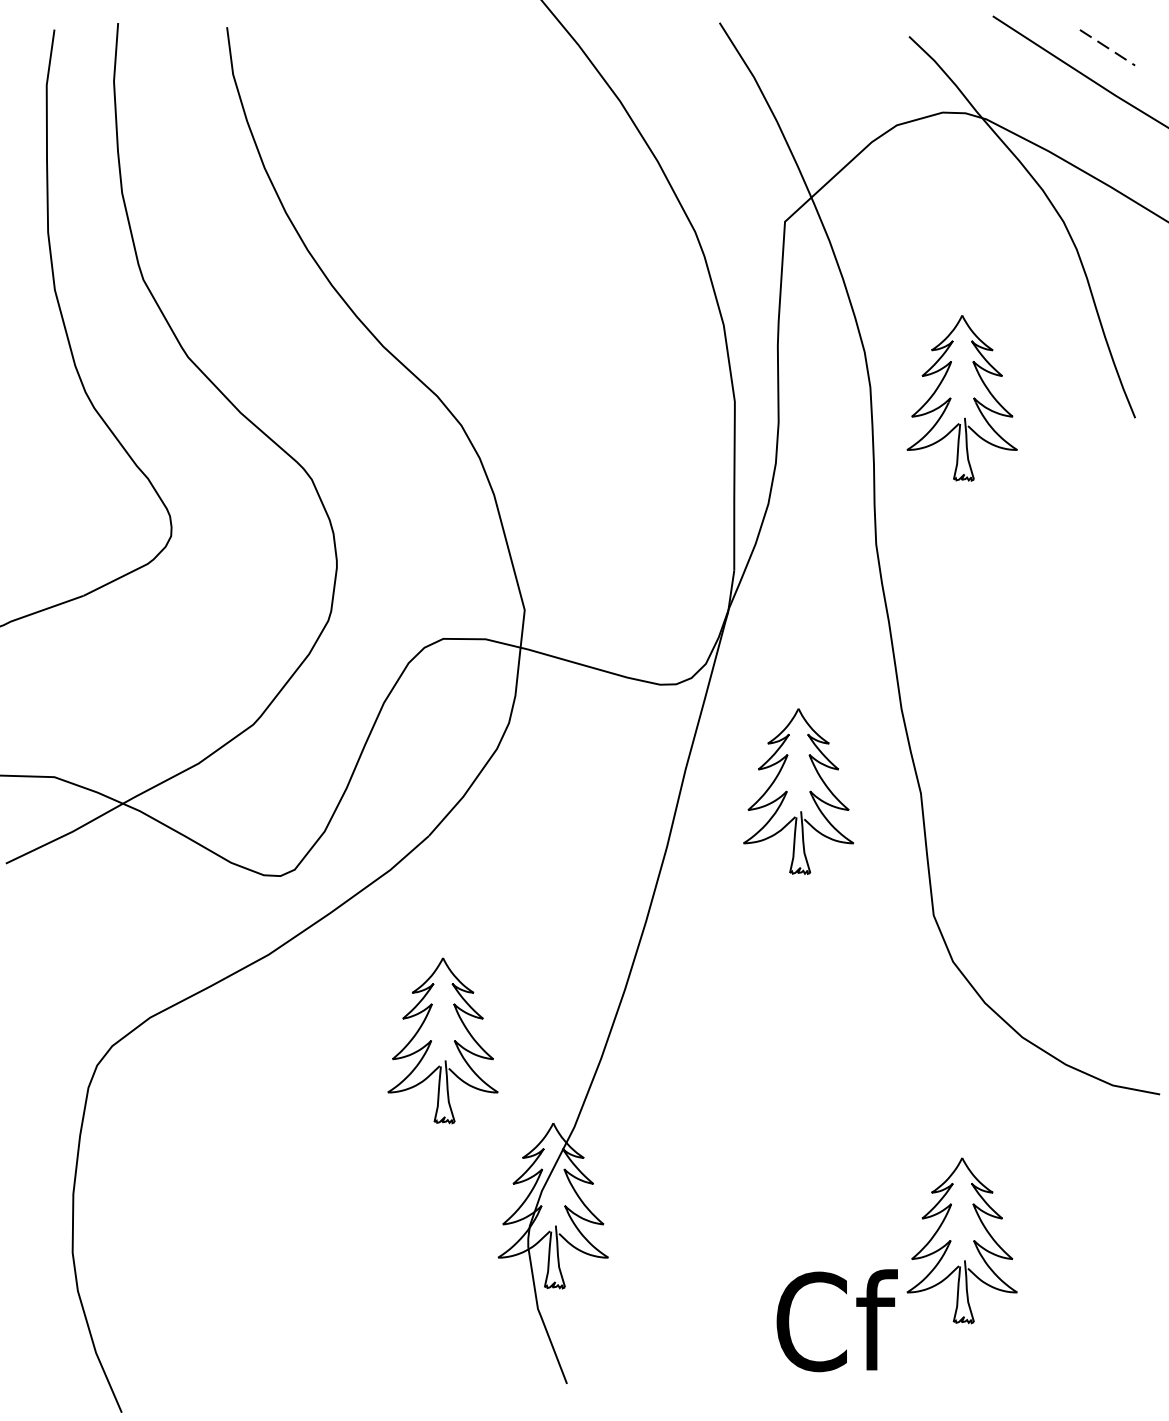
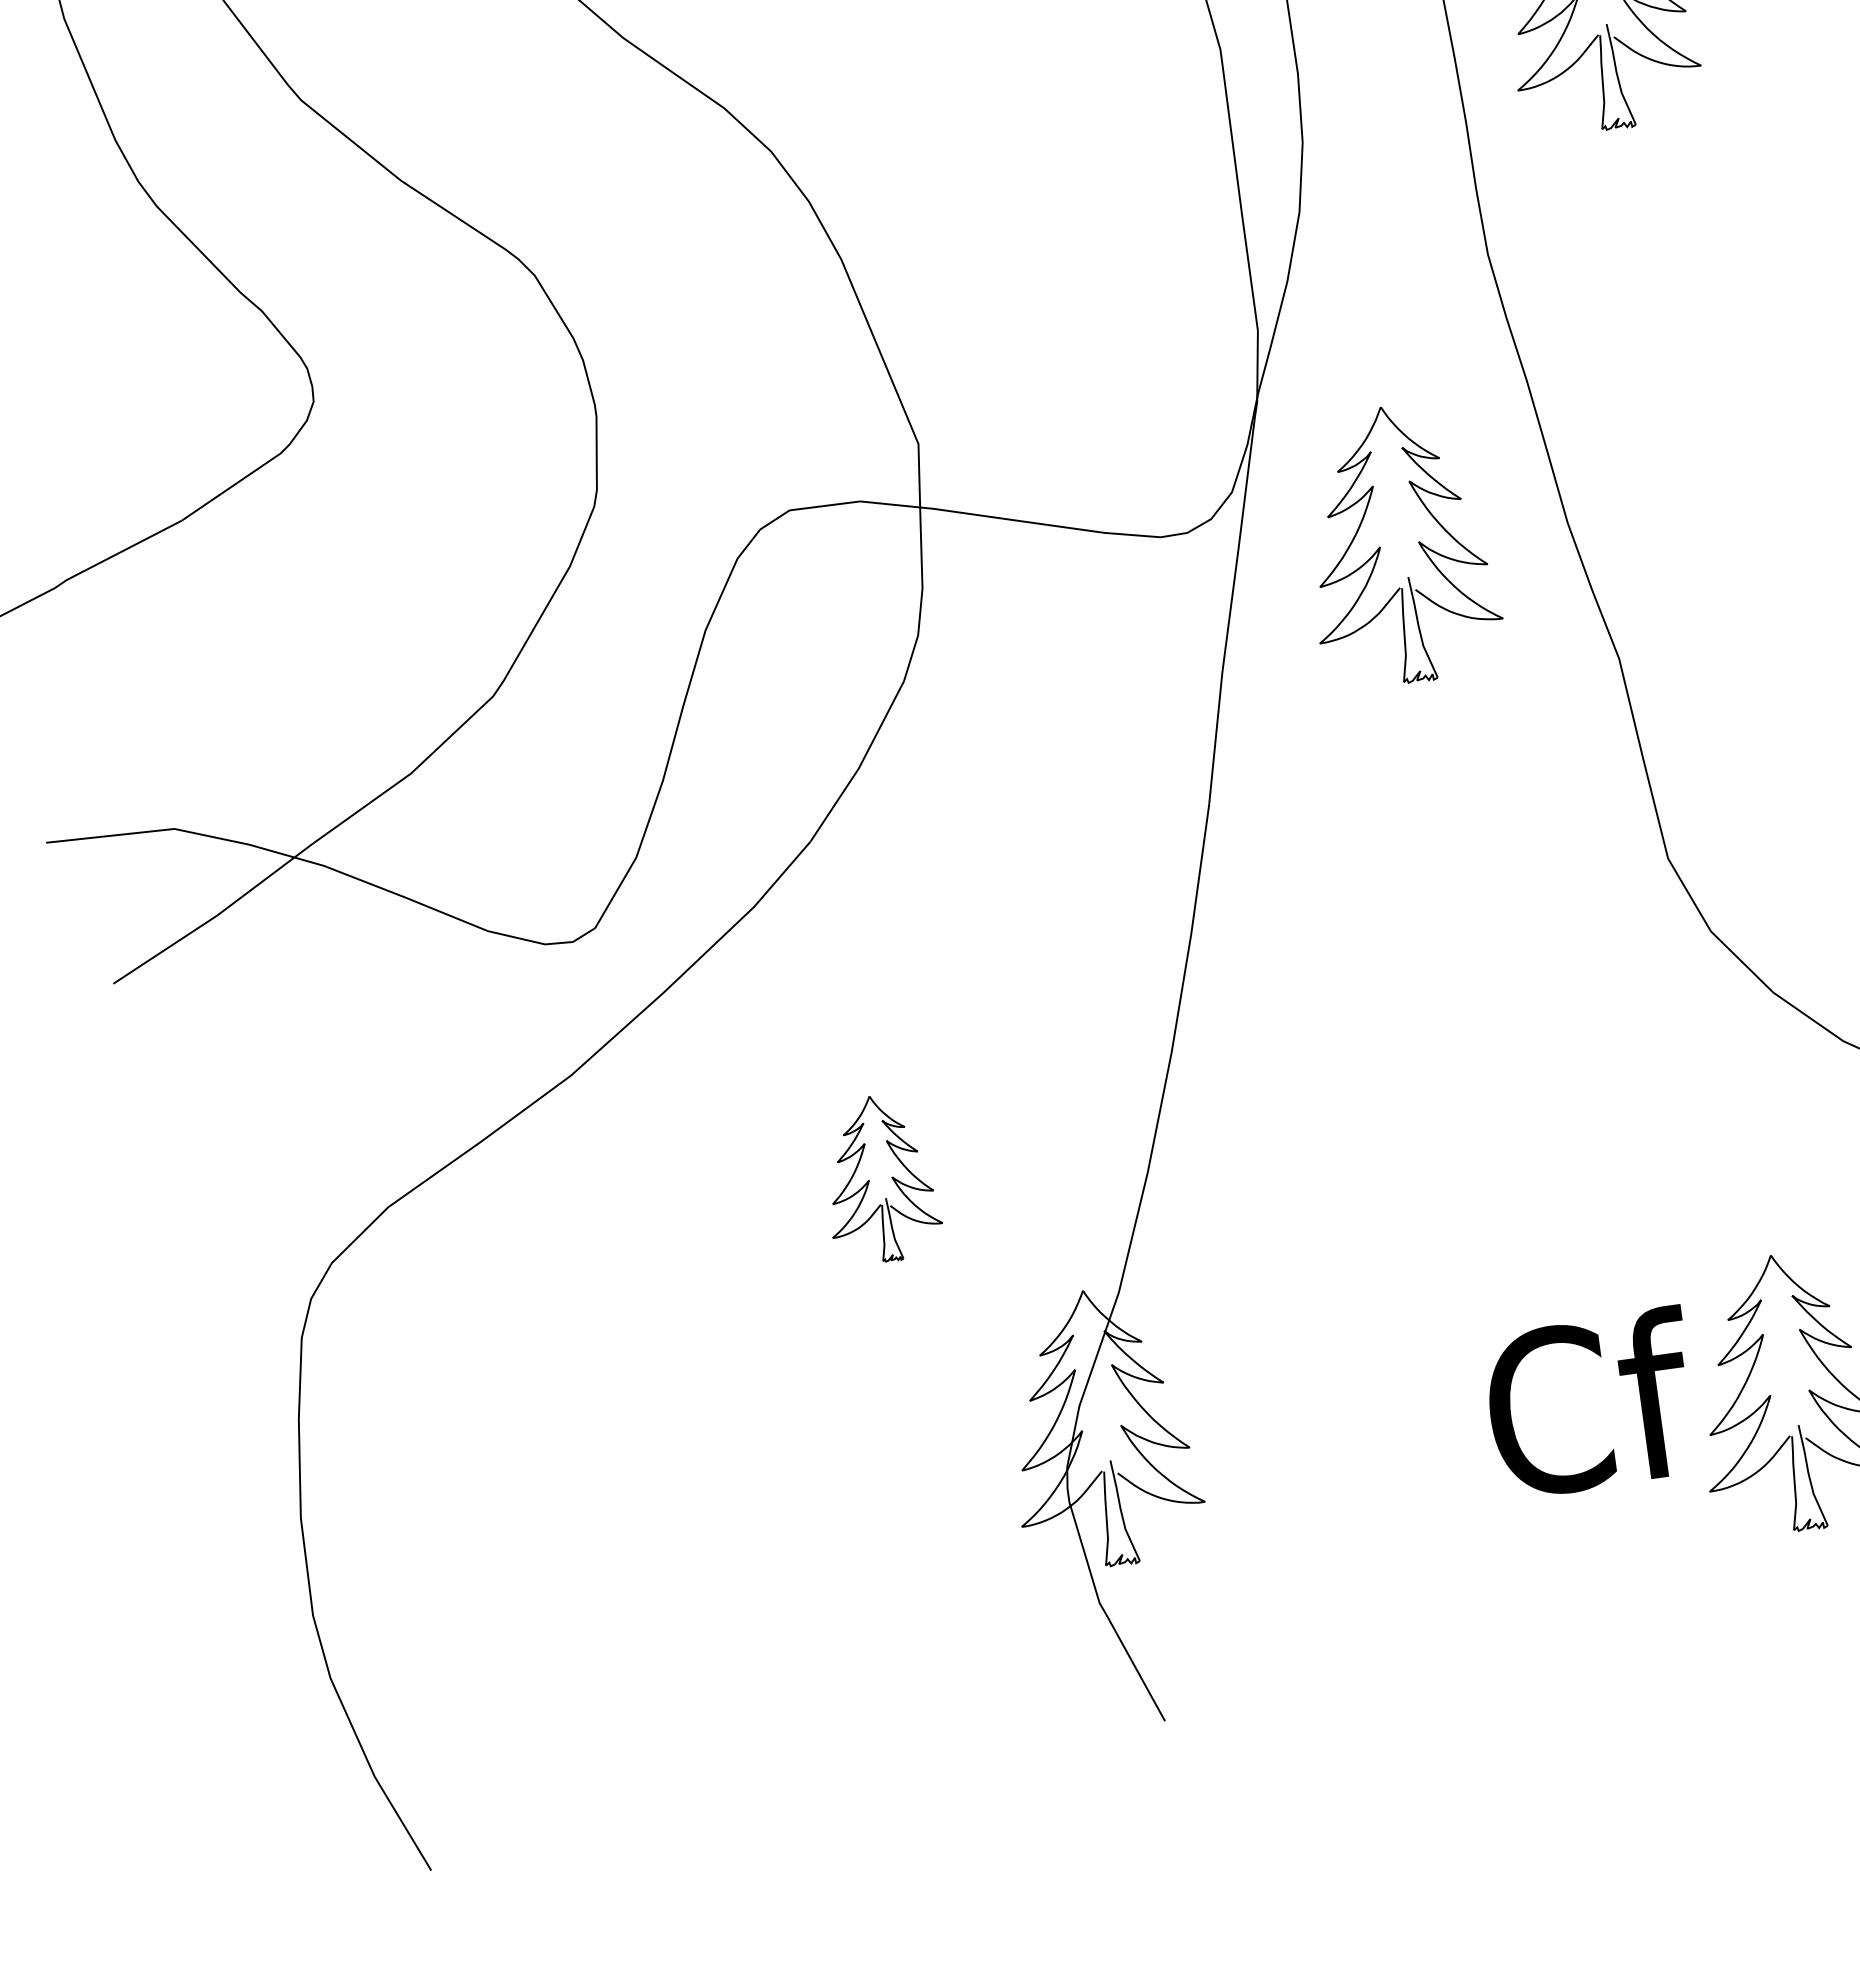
part: (787, 791) -> (1381, 547), moved
part: (442, 1040) -> (879, 1178), size x0.6
text: (836, 1320) -> (1589, 1403), moved

